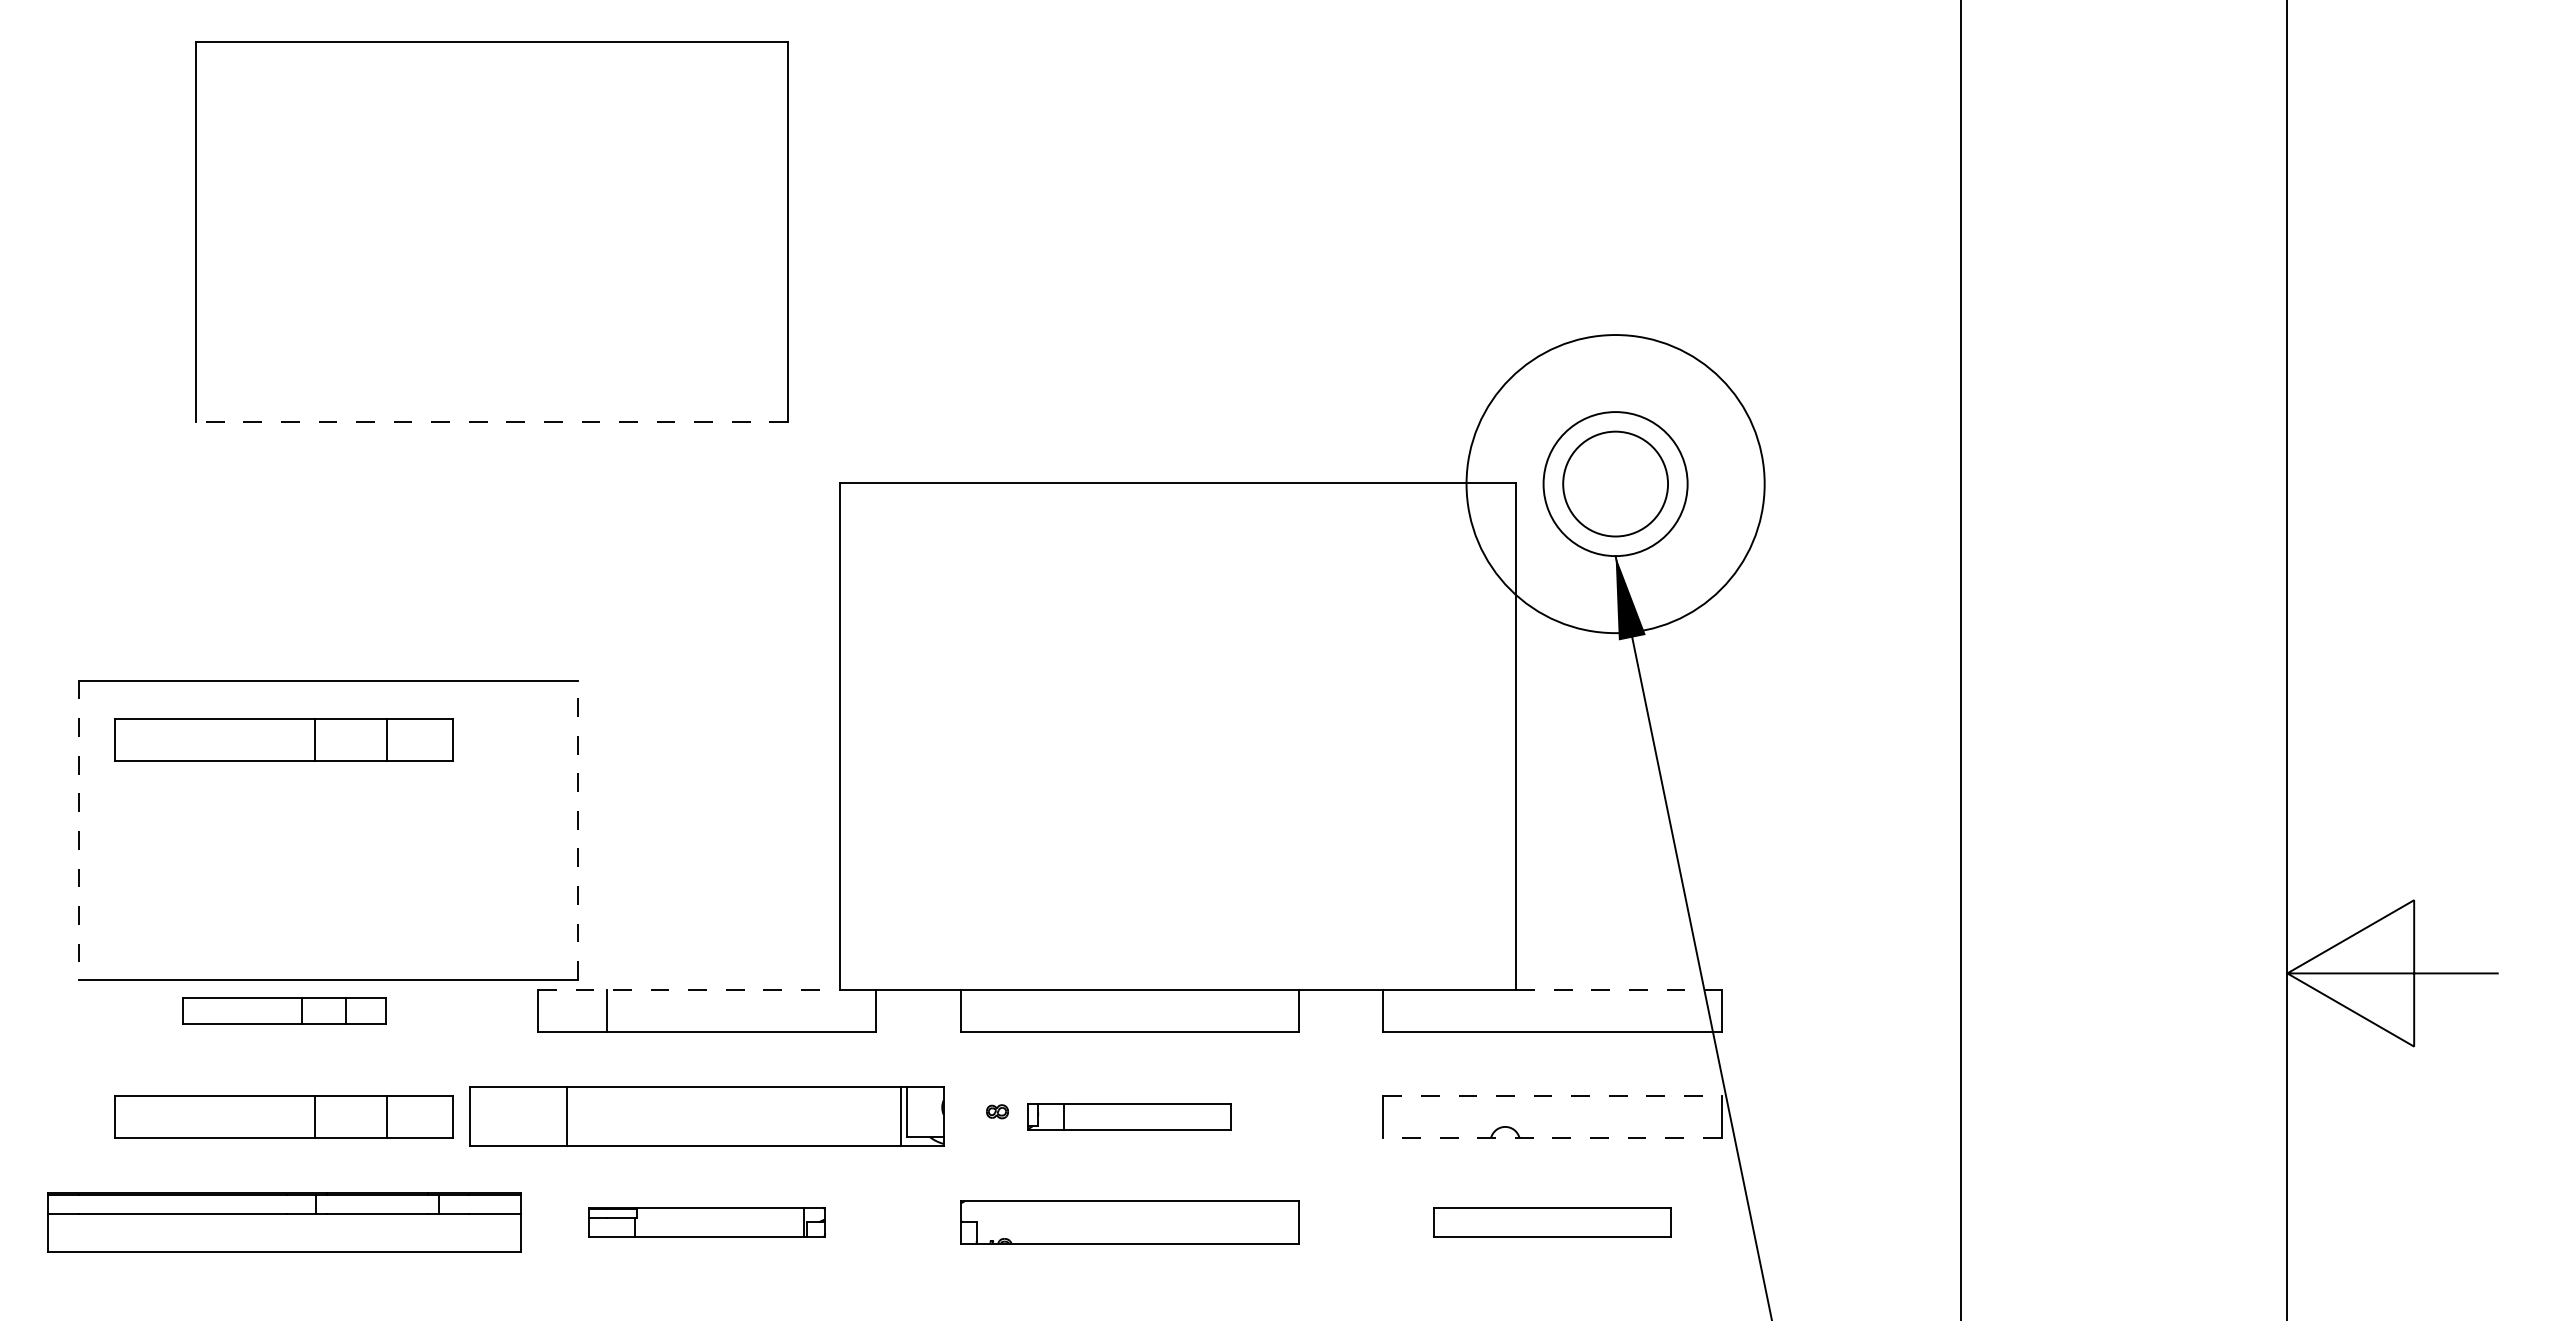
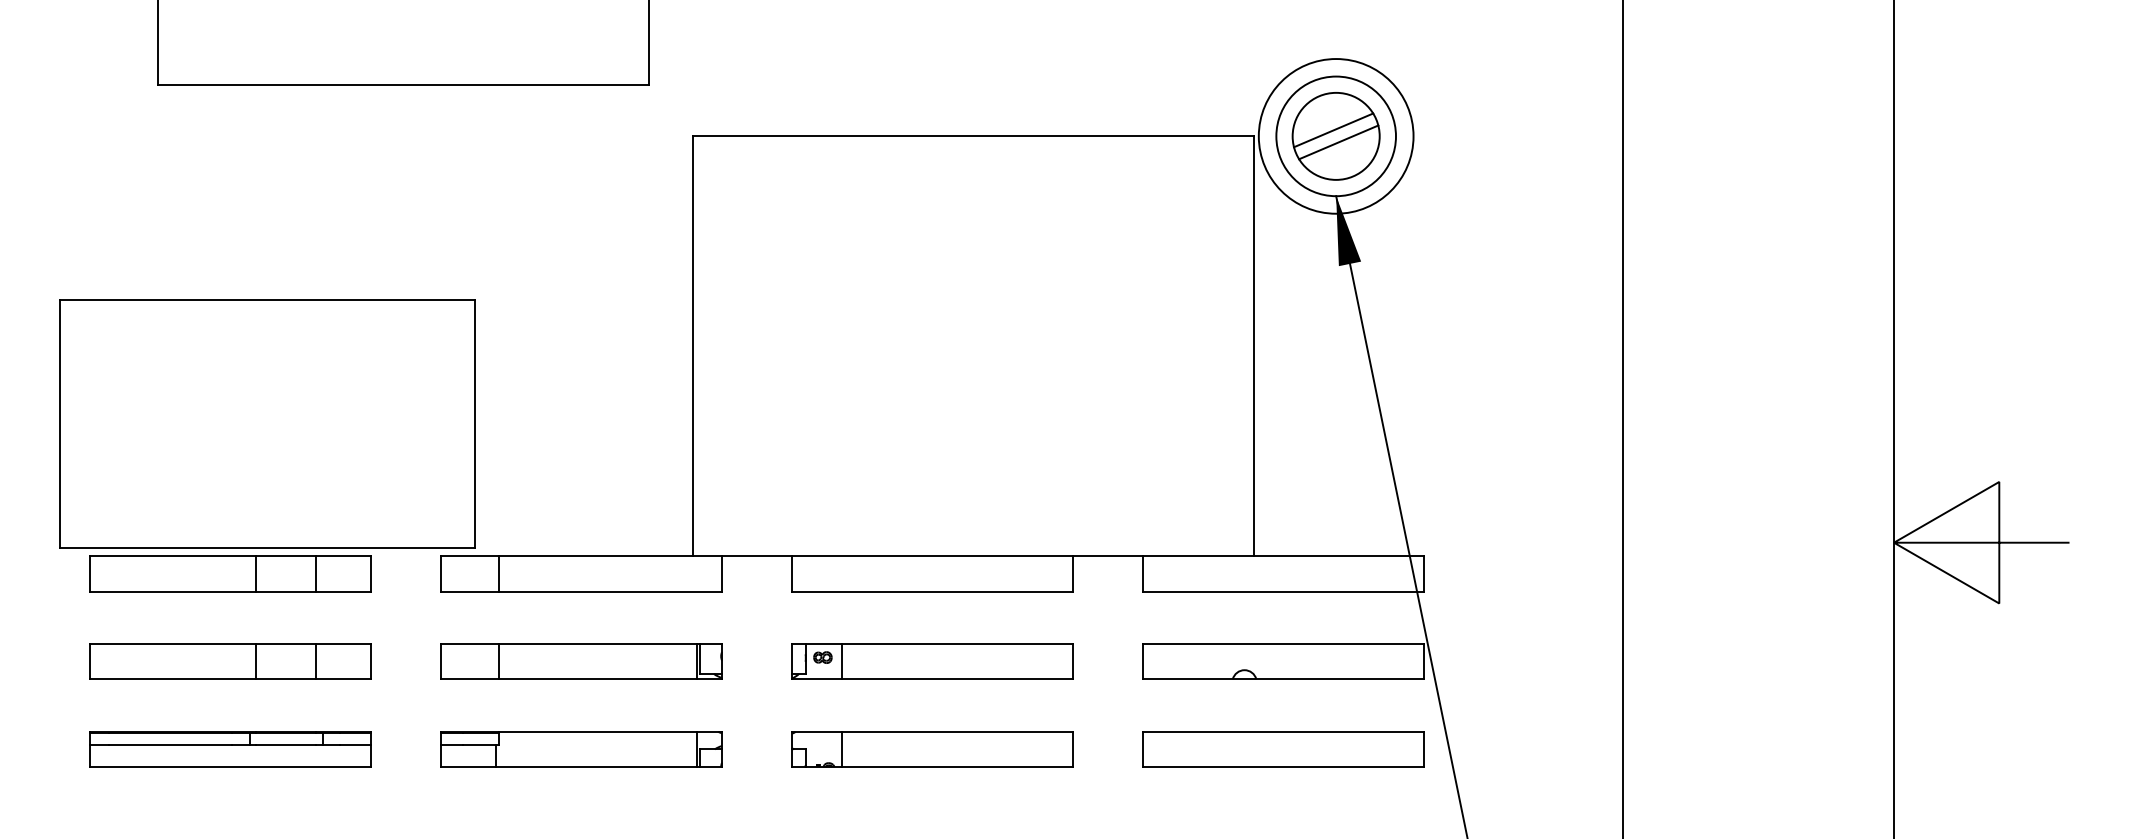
line: (492, 422) -> (403, 85), dashed -> solid
line: (1612, 476) -> (1333, 130), added
circle: (1615, 483) -> (1336, 135), size x0.62
line: (1618, 491) -> (1338, 142), added
part: (283, 739) -> (229, 348), removed
line: (79, 830) -> (60, 424), dashed -> solid
line: (578, 830) -> (474, 424), dashed -> solid
line: (689, 989) -> (567, 556), dashed -> solid
line: (1618, 989) -> (1338, 556), dashed -> solid
part: (283, 1010) -> (229, 573), size x1.67
line: (1552, 1095) -> (1283, 644), dashed -> solid
part: (706, 1116) -> (581, 661), size x0.71
part: (1129, 1116) -> (932, 661), size x1.67
line: (1551, 1137) -> (1282, 678), dashed -> solid
part: (283, 1222) -> (229, 749), size x0.71
part: (706, 1222) -> (581, 749), size x1.43
line: (1019, 1222) -> (841, 749), added
part: (1552, 1222) -> (1283, 749), size x1.43

